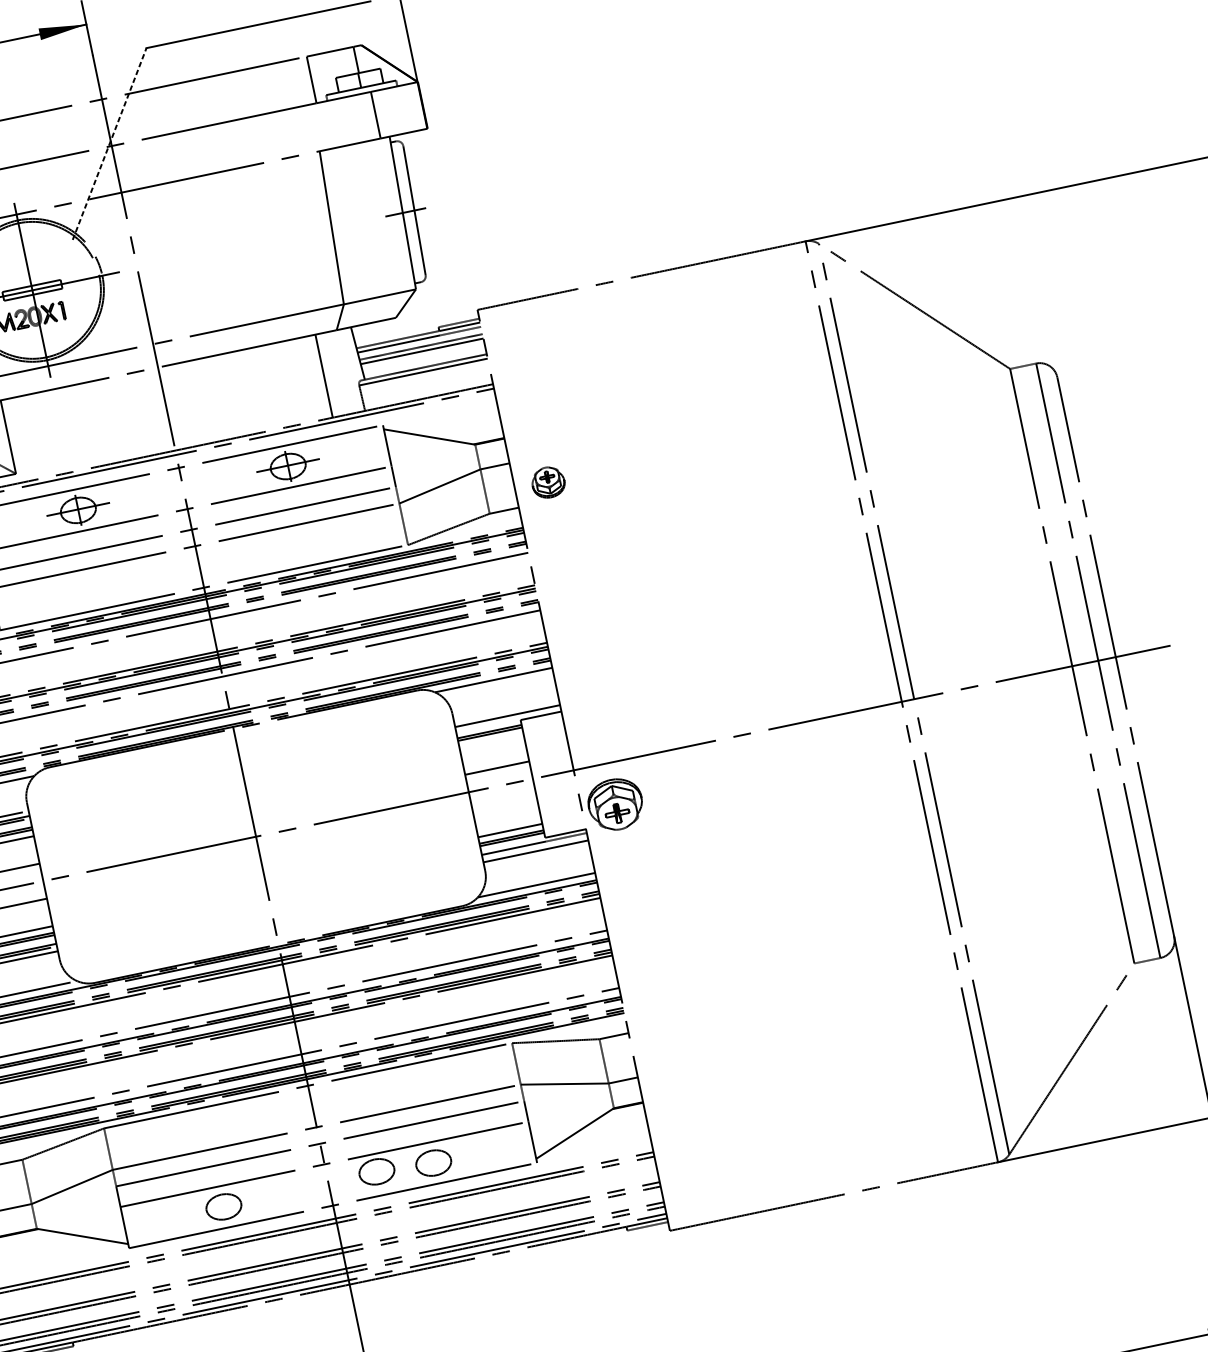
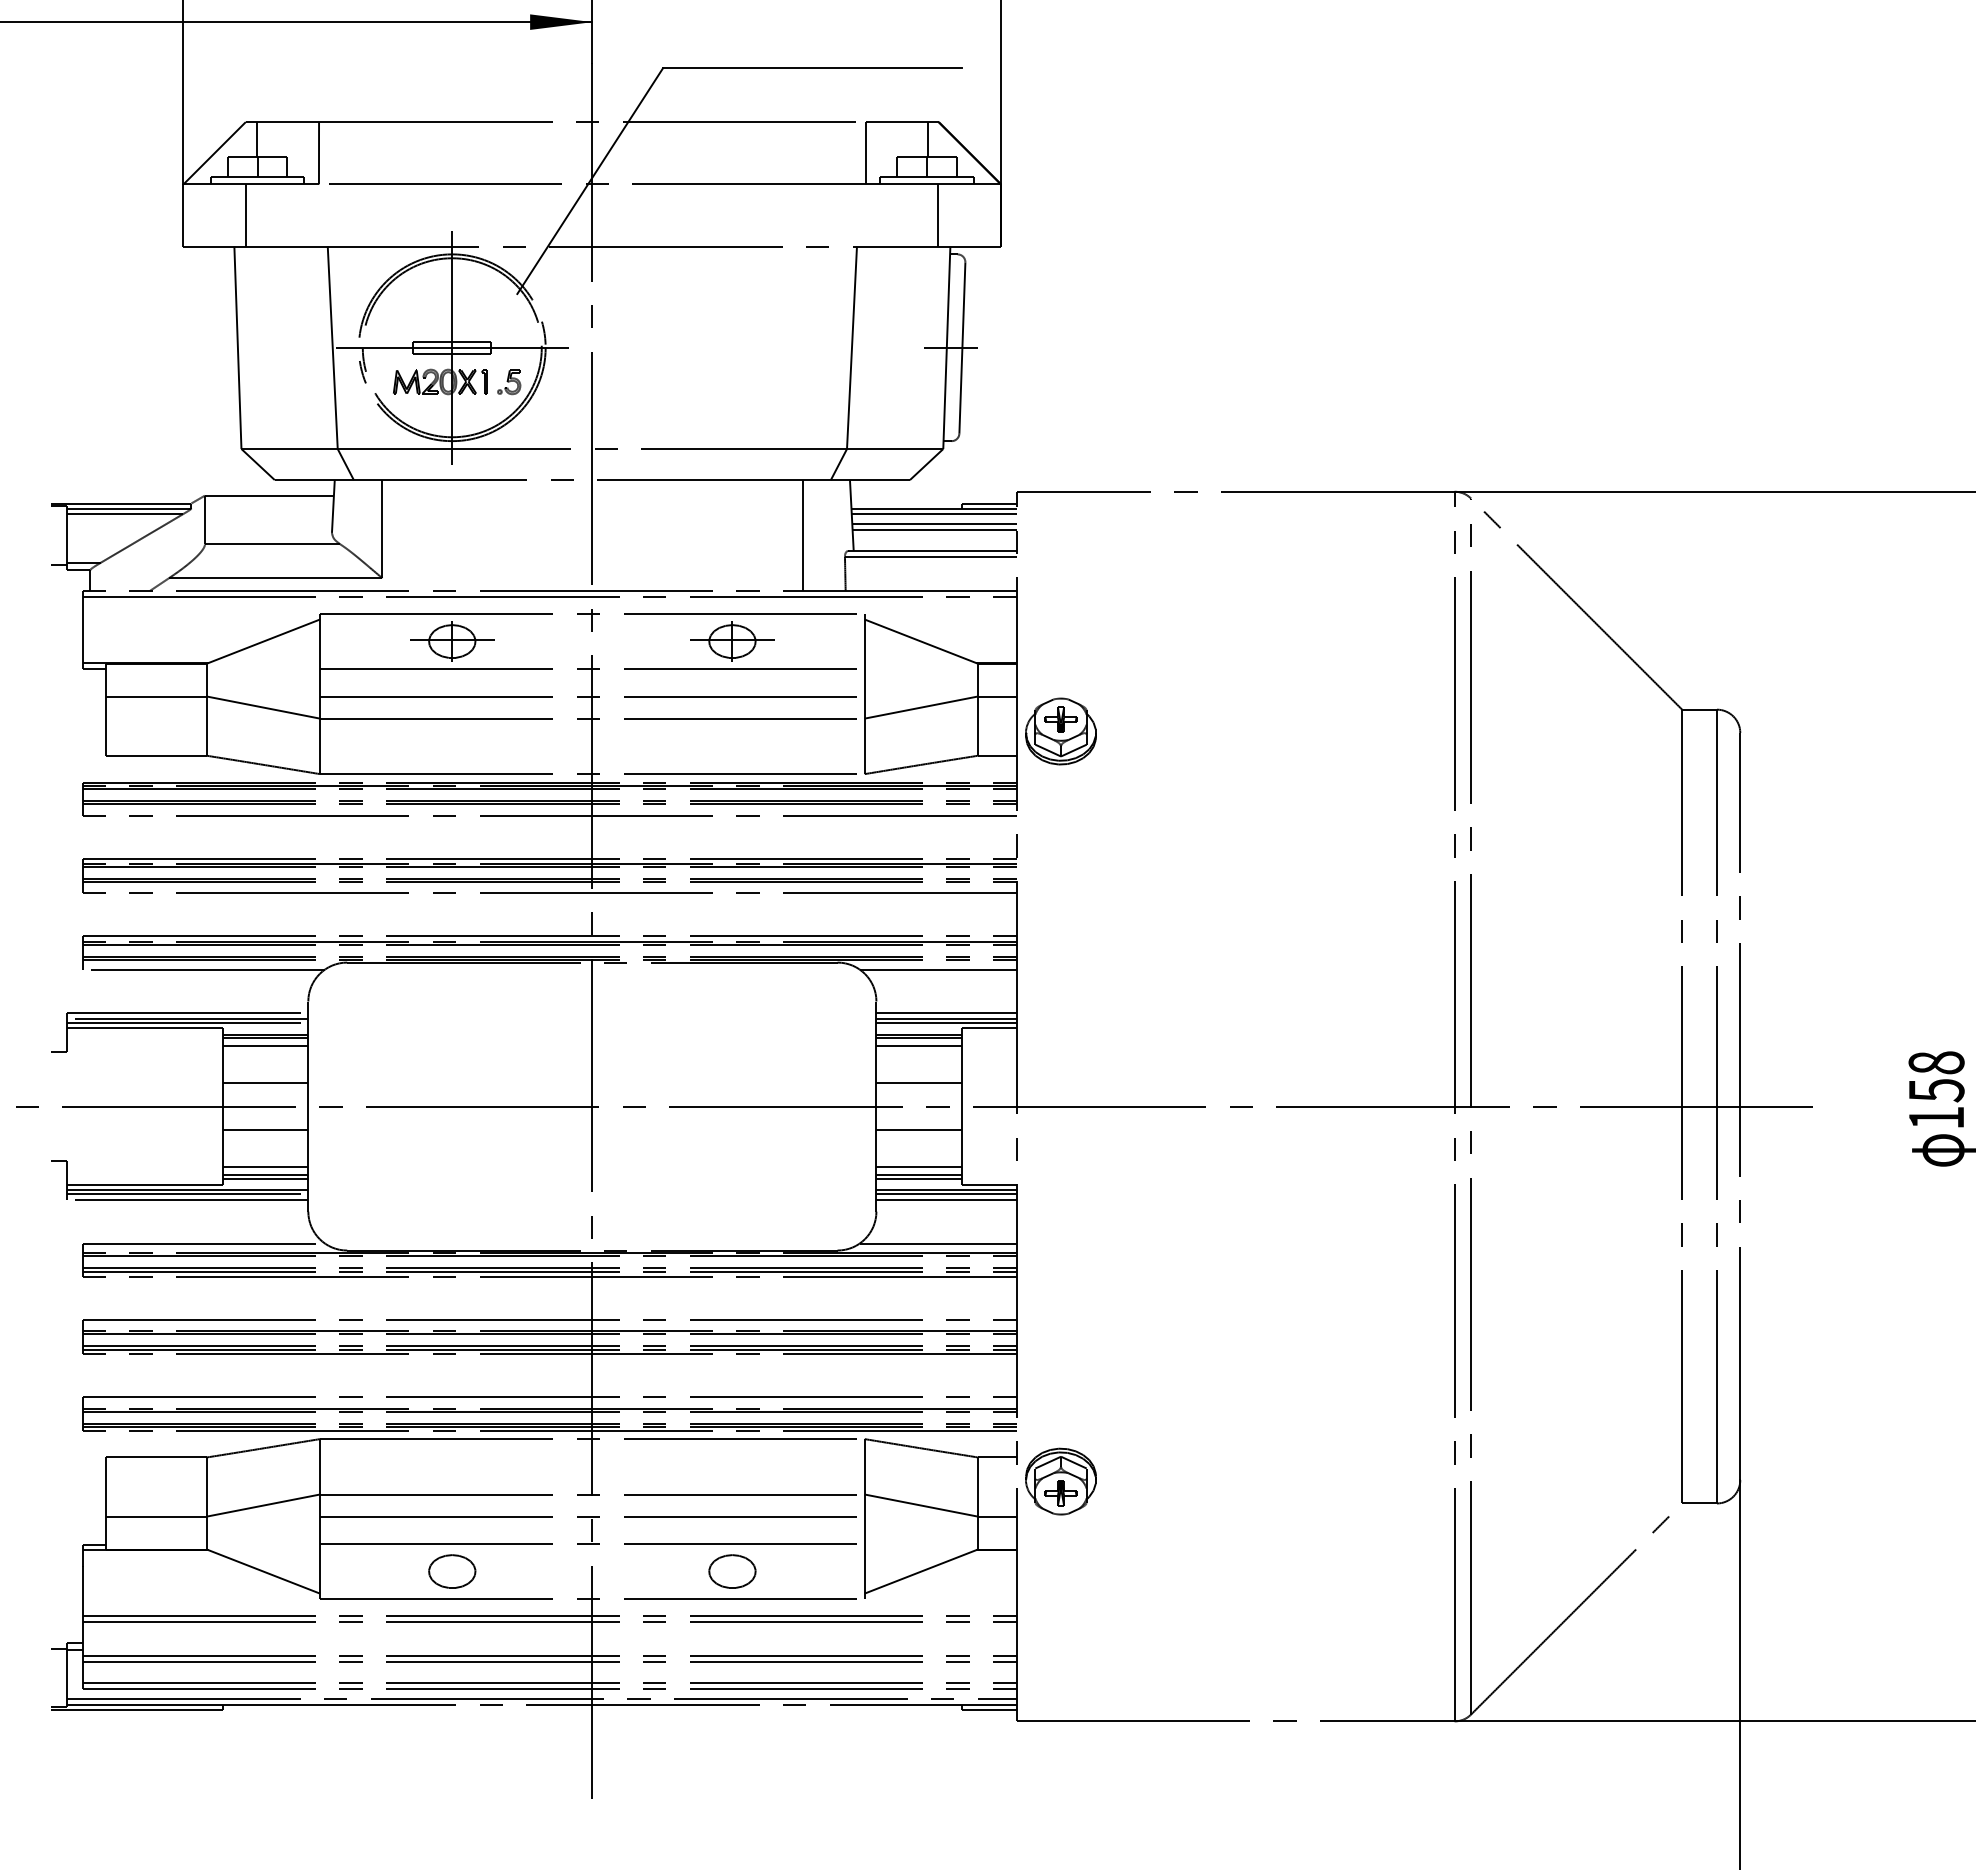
line: (109, 143) -> (590, 180), dashed -> solid
part: (80, 307) -> (509, 382), added
part: (547, 482) -> (1060, 731), size x1.67
line: (506, 711) -> (946, 1013), added
line: (508, 718) -> (946, 1022), added
line: (491, 740) -> (919, 1046), added
line: (504, 802) -> (919, 1129), added
part: (615, 804) -> (1060, 1481), moved
line: (534, 846) -> (946, 1193), added
part: (376, 1171) -> (657, 1567), removed

